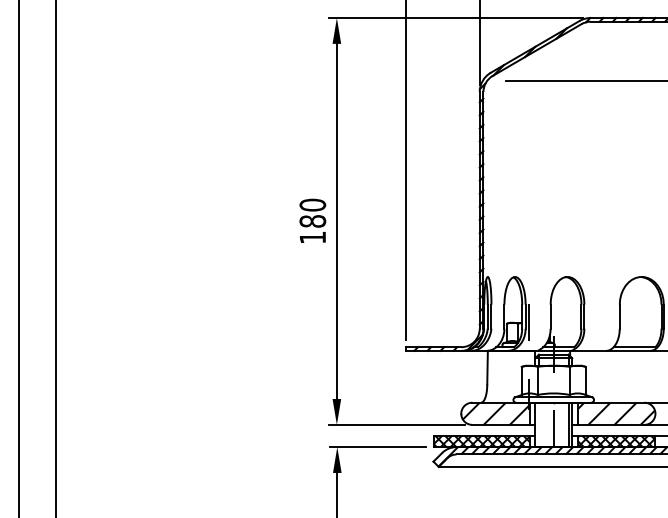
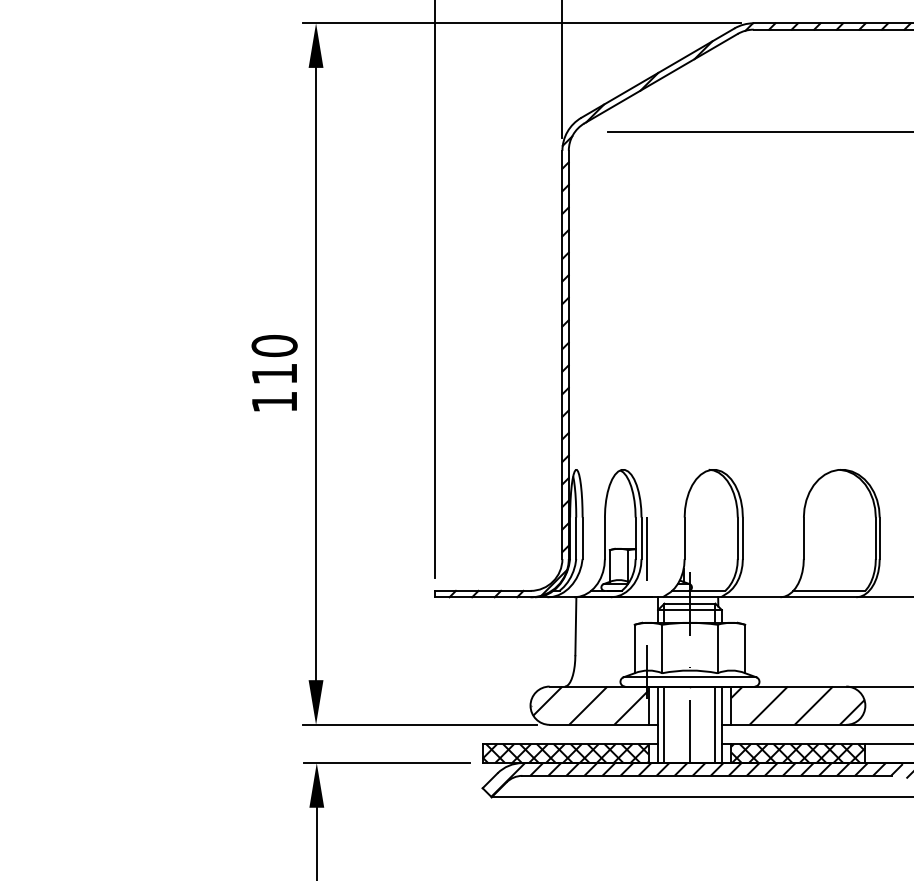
text: (312, 221) -> (274, 374), 180 -> 110
line: (538, 424) -> (663, 724), added

